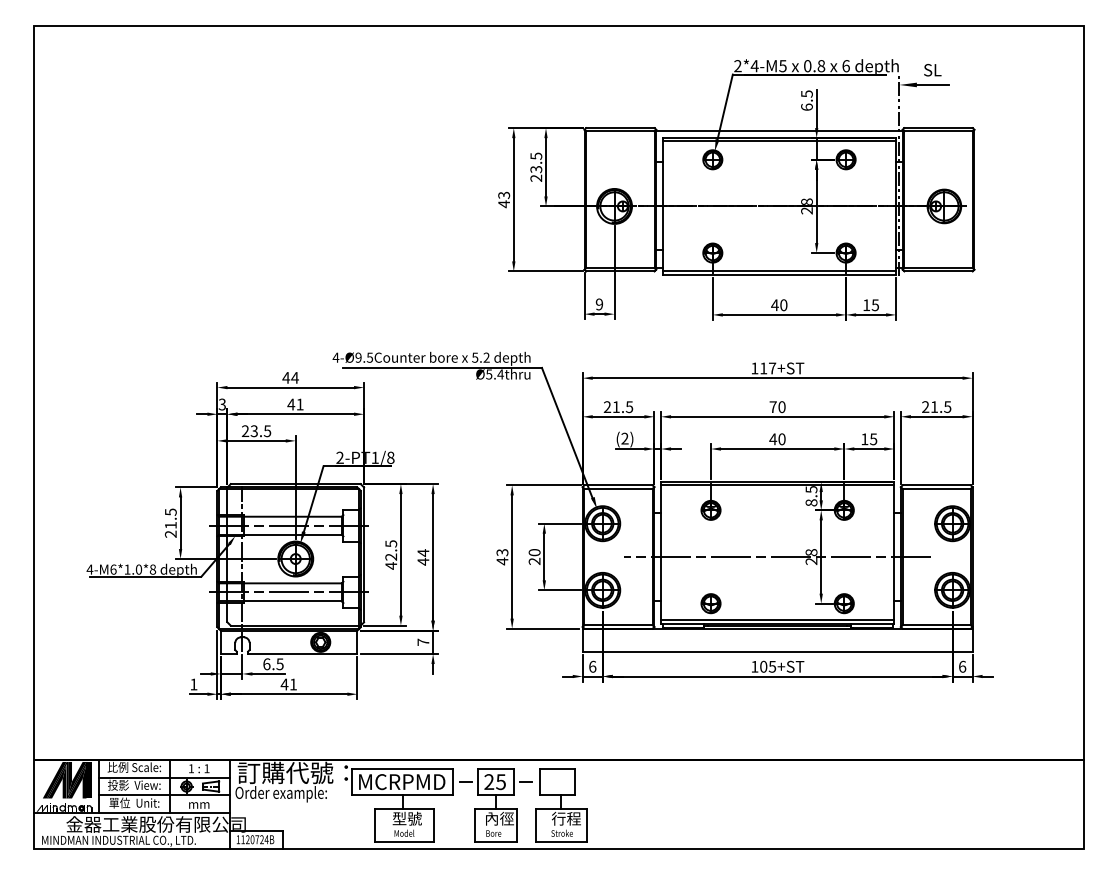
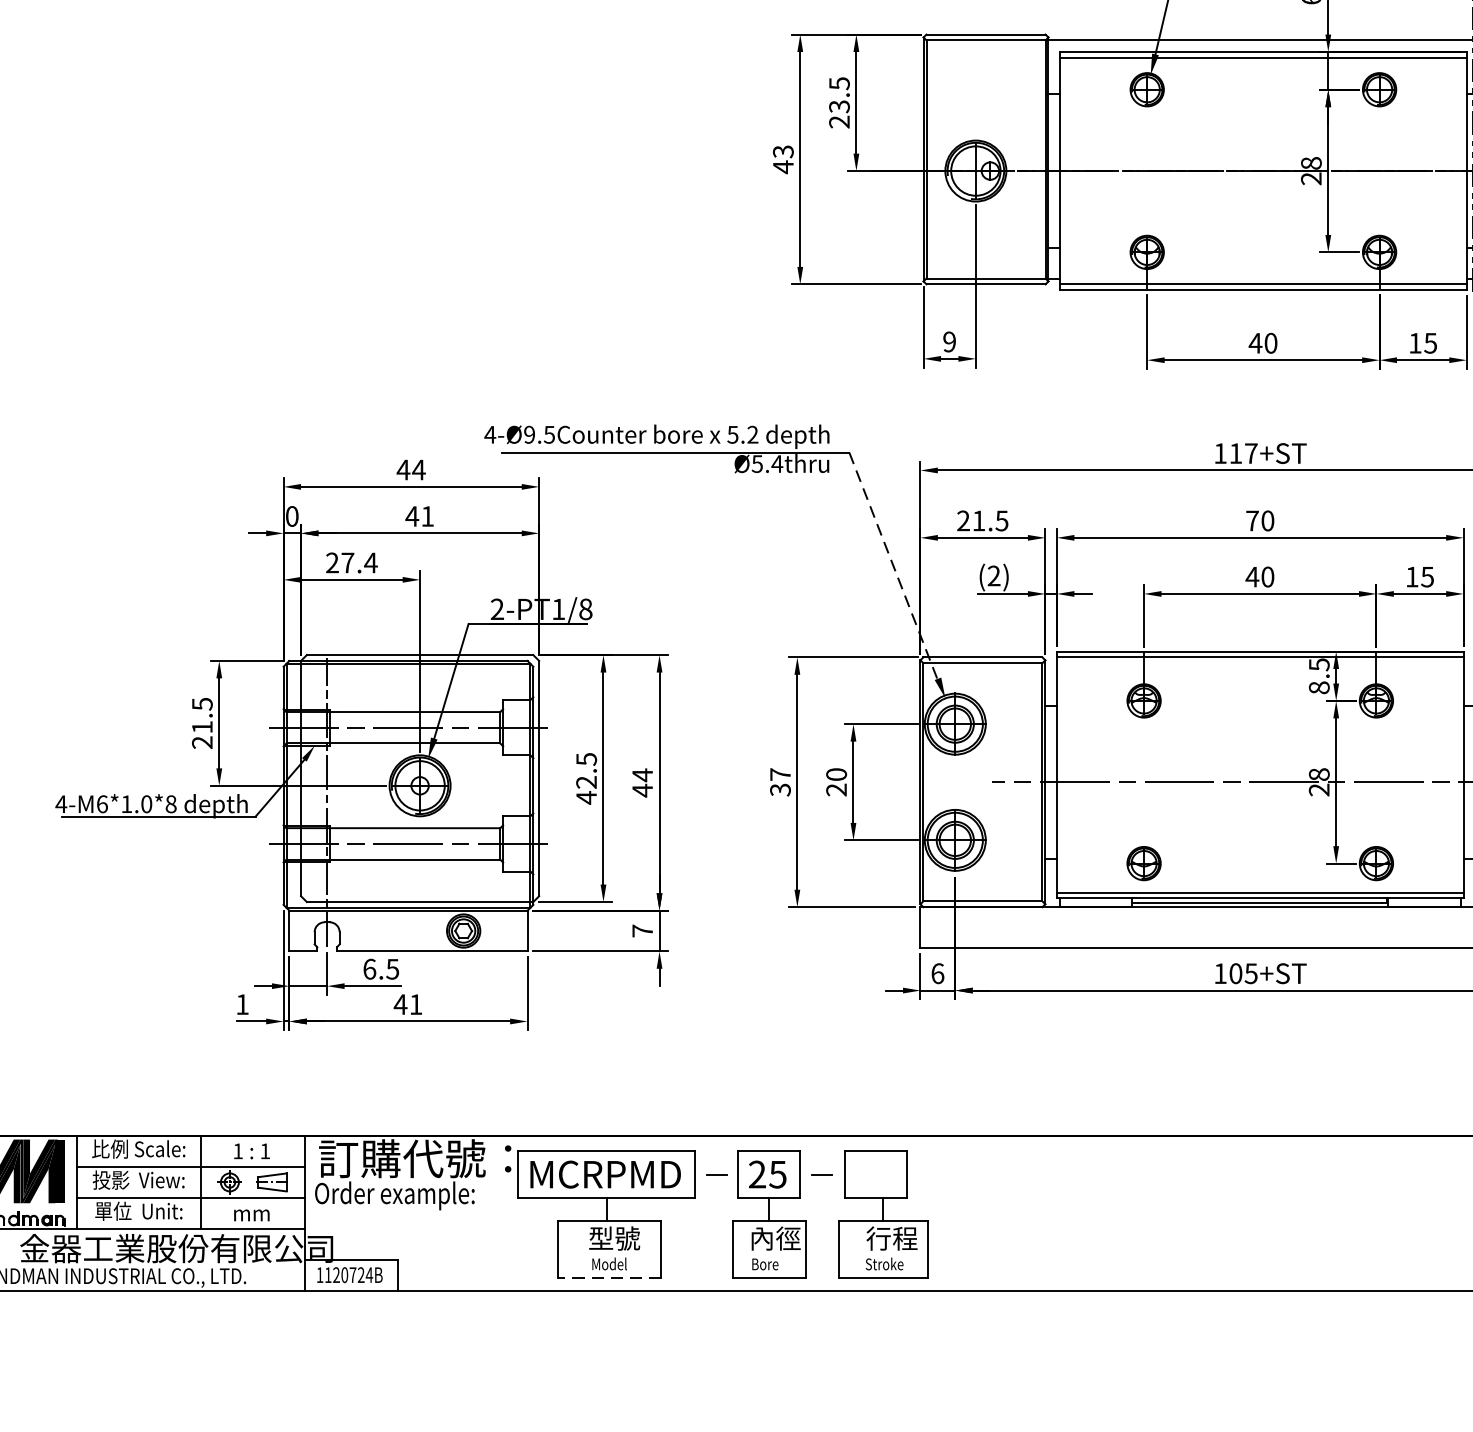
text: (221, 404) -> (290, 516), 3 -> 0
text: (260, 431) -> (358, 563), 23.5 -> 27.4
line: (567, 433) -> (893, 566), solid -> dashed
text: (502, 557) -> (780, 783), 43 -> 37
line: (404, 841) -> (609, 1278), solid -> dashed

